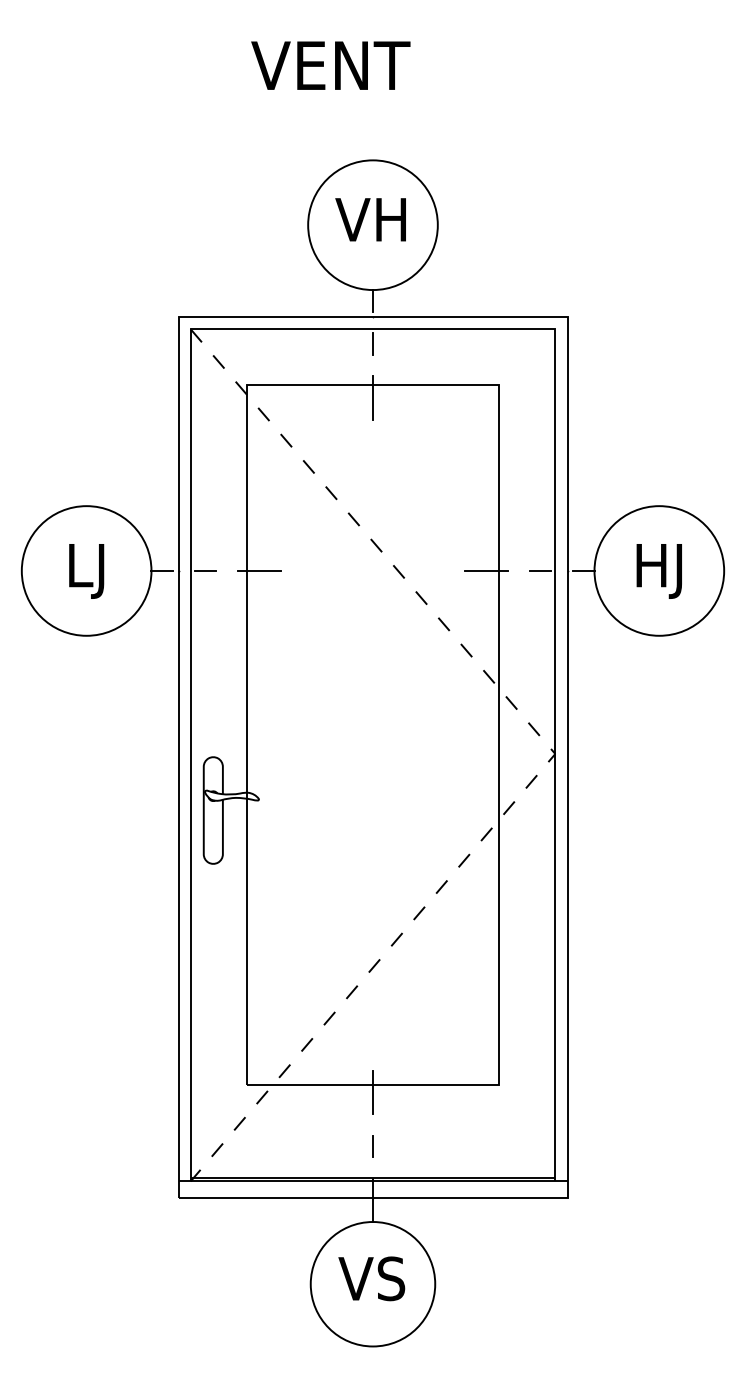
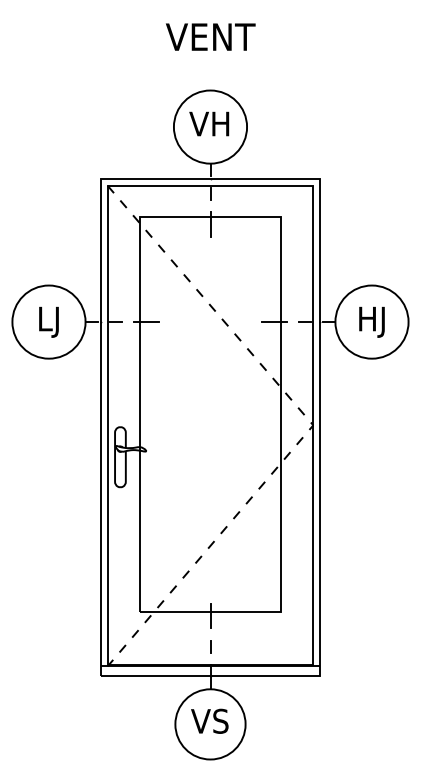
text: (330, 64) -> (210, 36), moved

